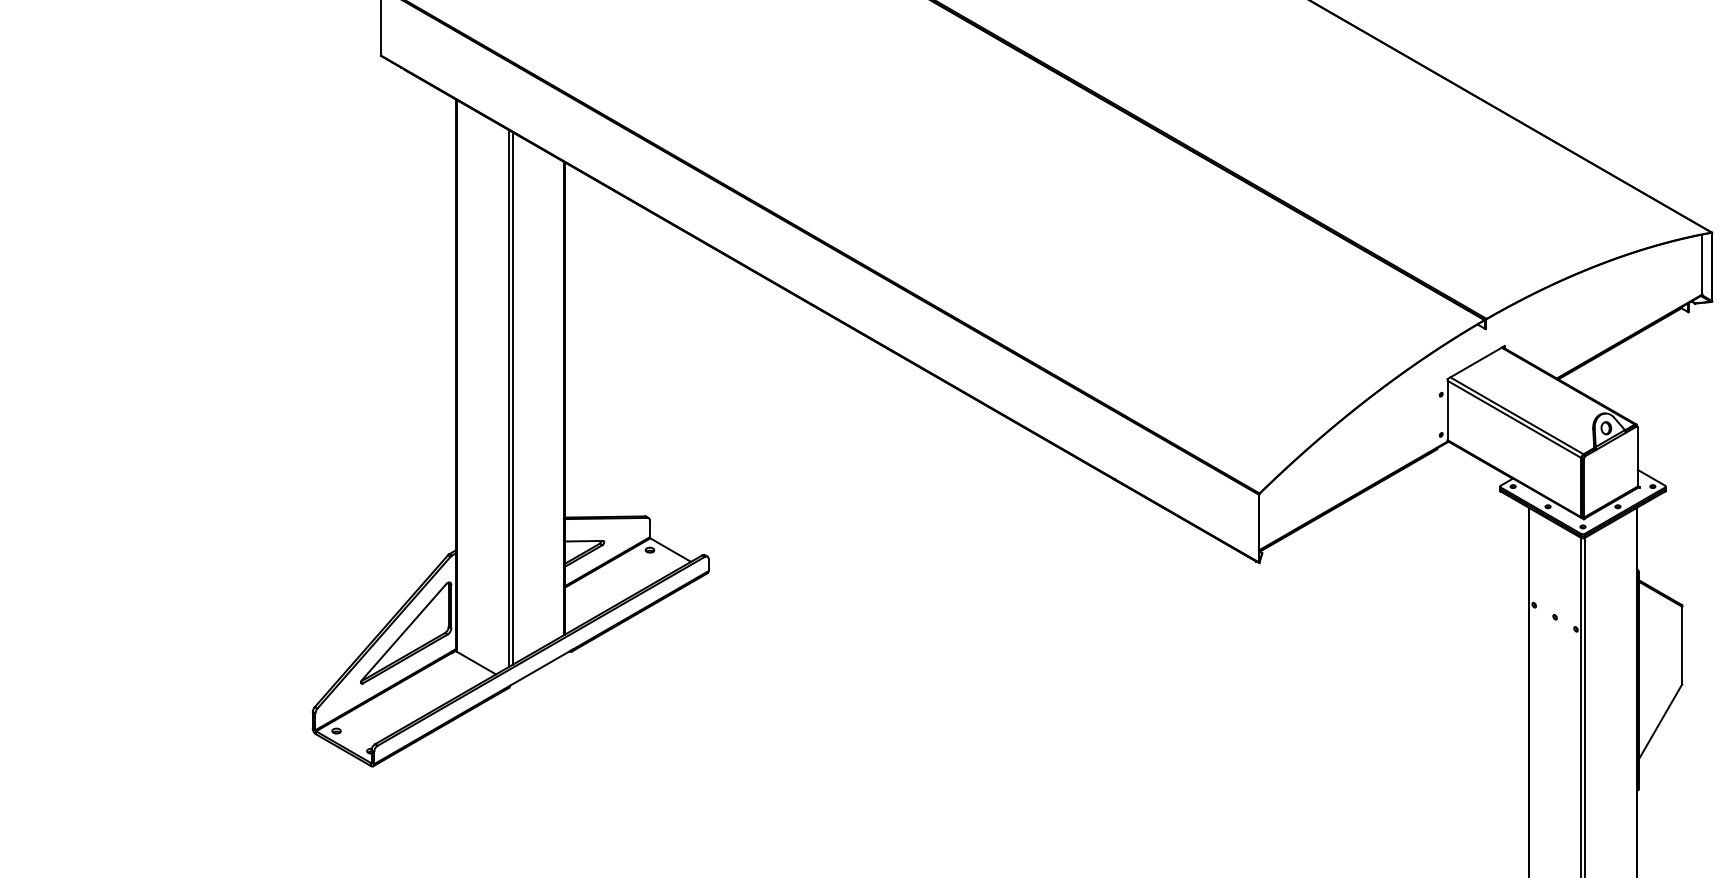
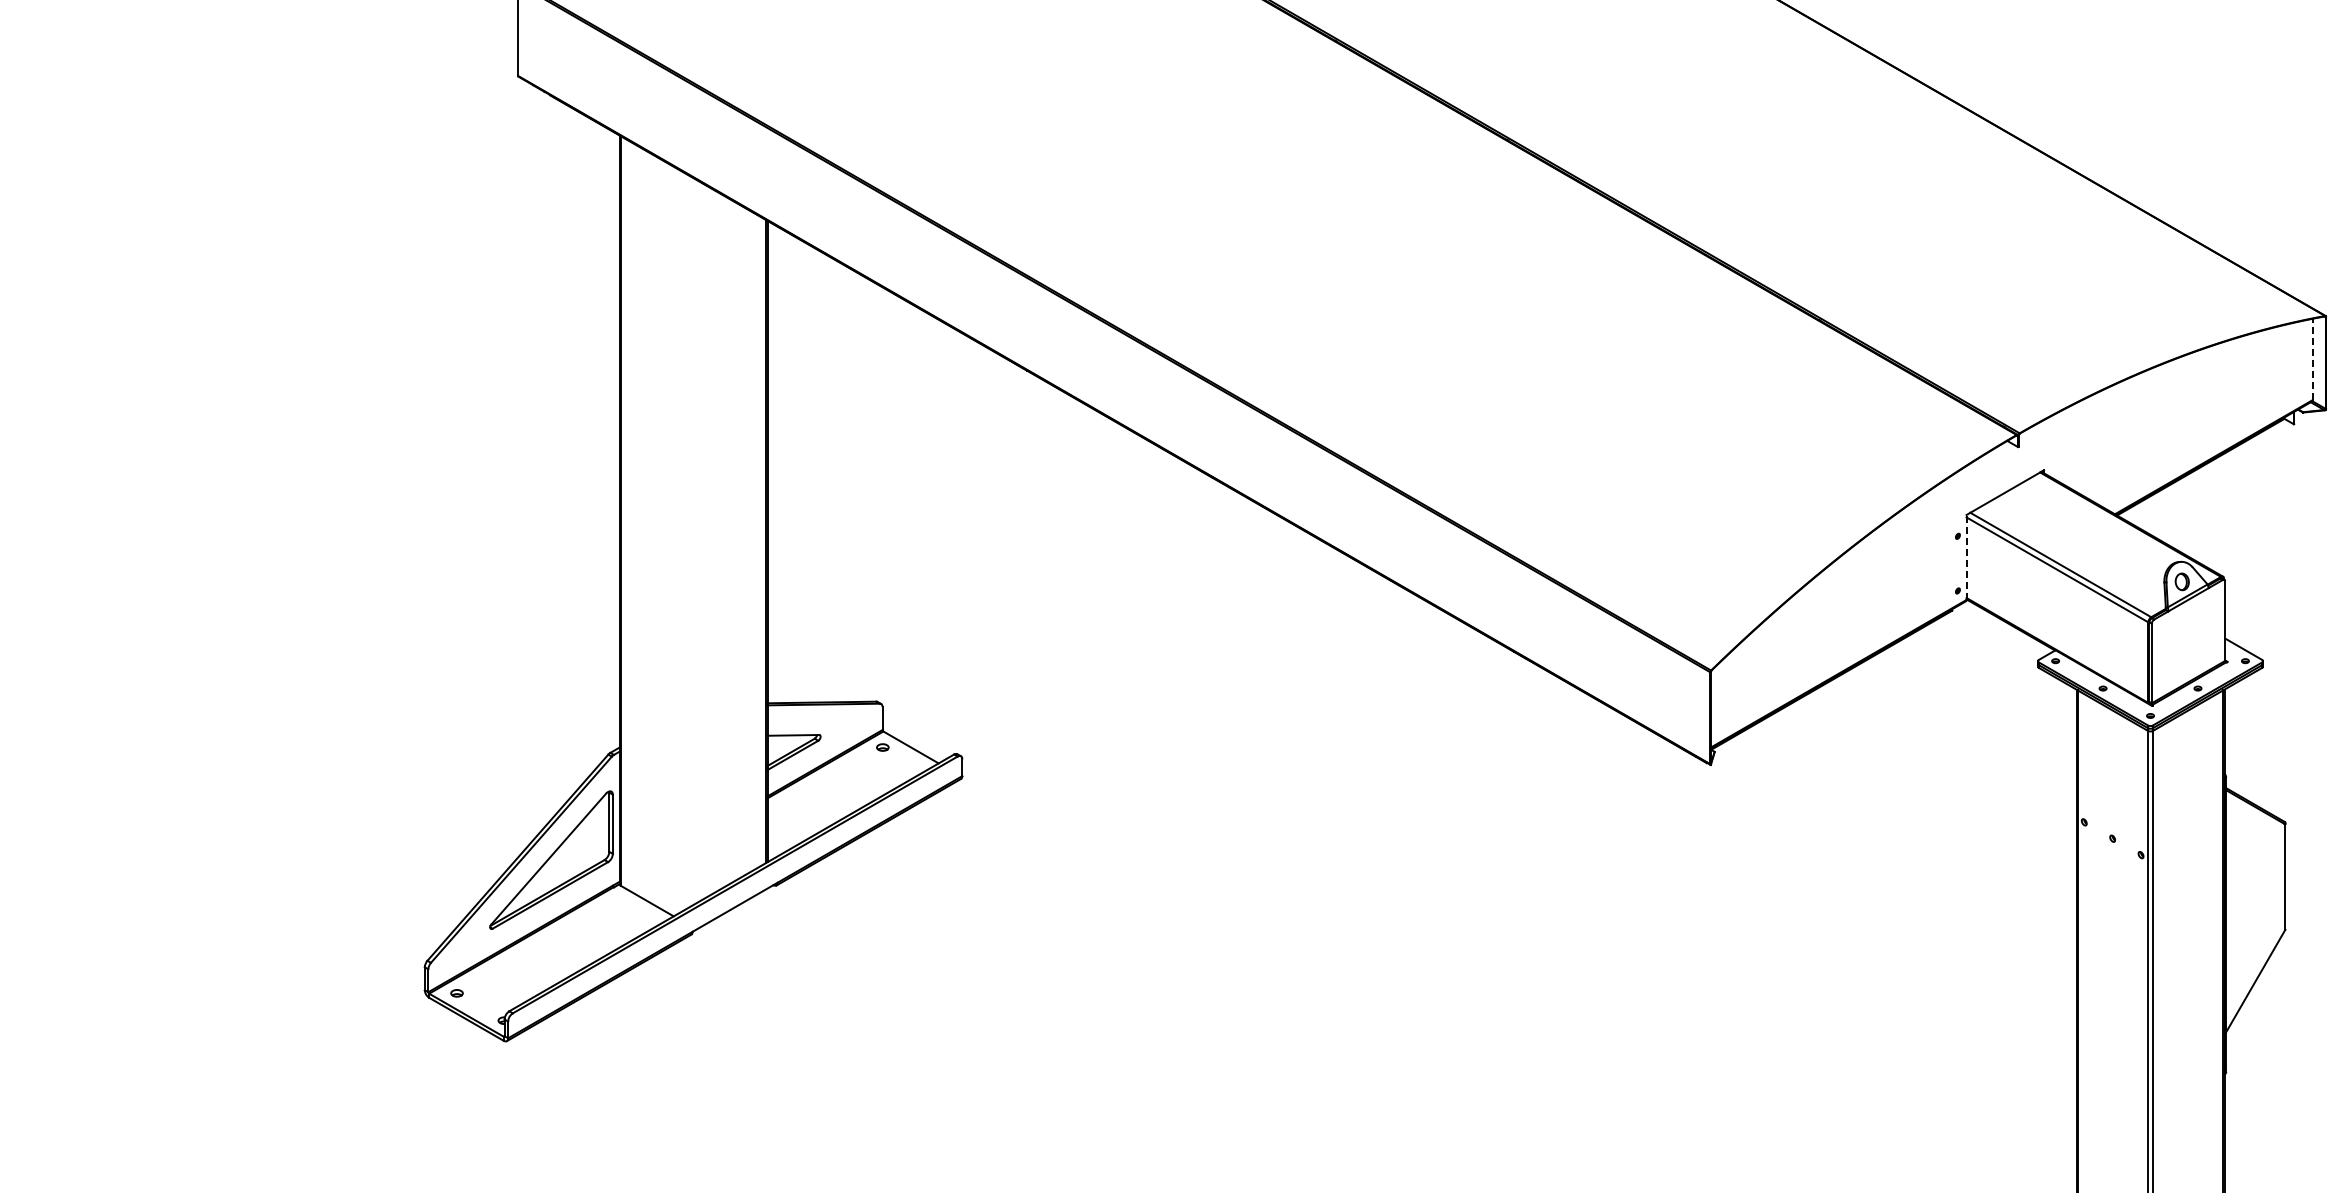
line: (1702, 264) -> (2312, 359), solid -> dashed
line: (508, 398) -> (690, 541), removed
line: (512, 398) -> (696, 541), removed
line: (1447, 409) -> (1966, 556), solid -> dashed

